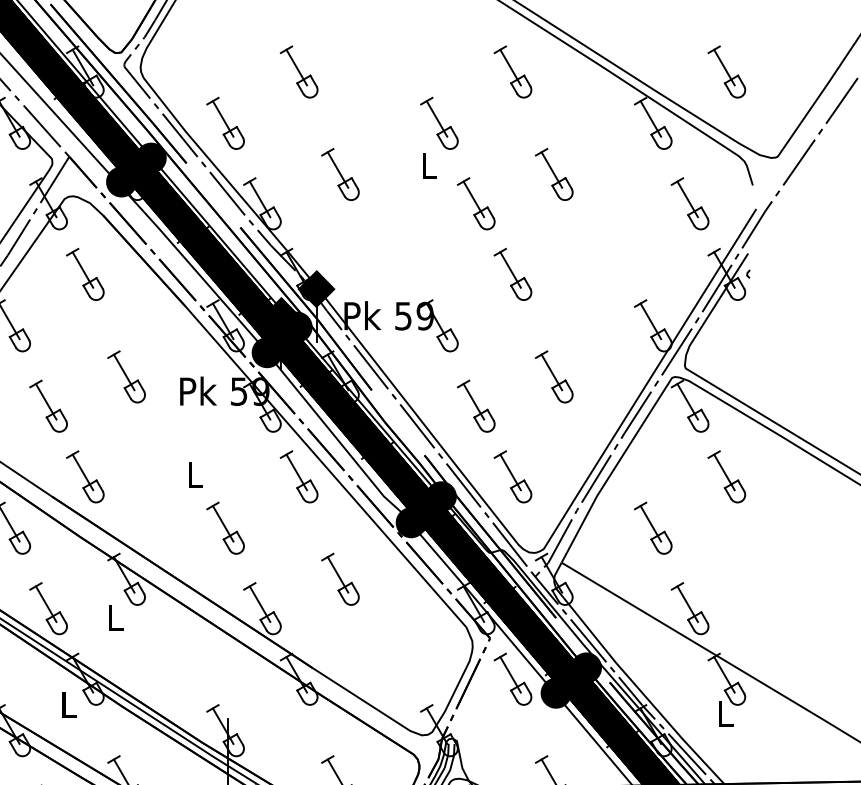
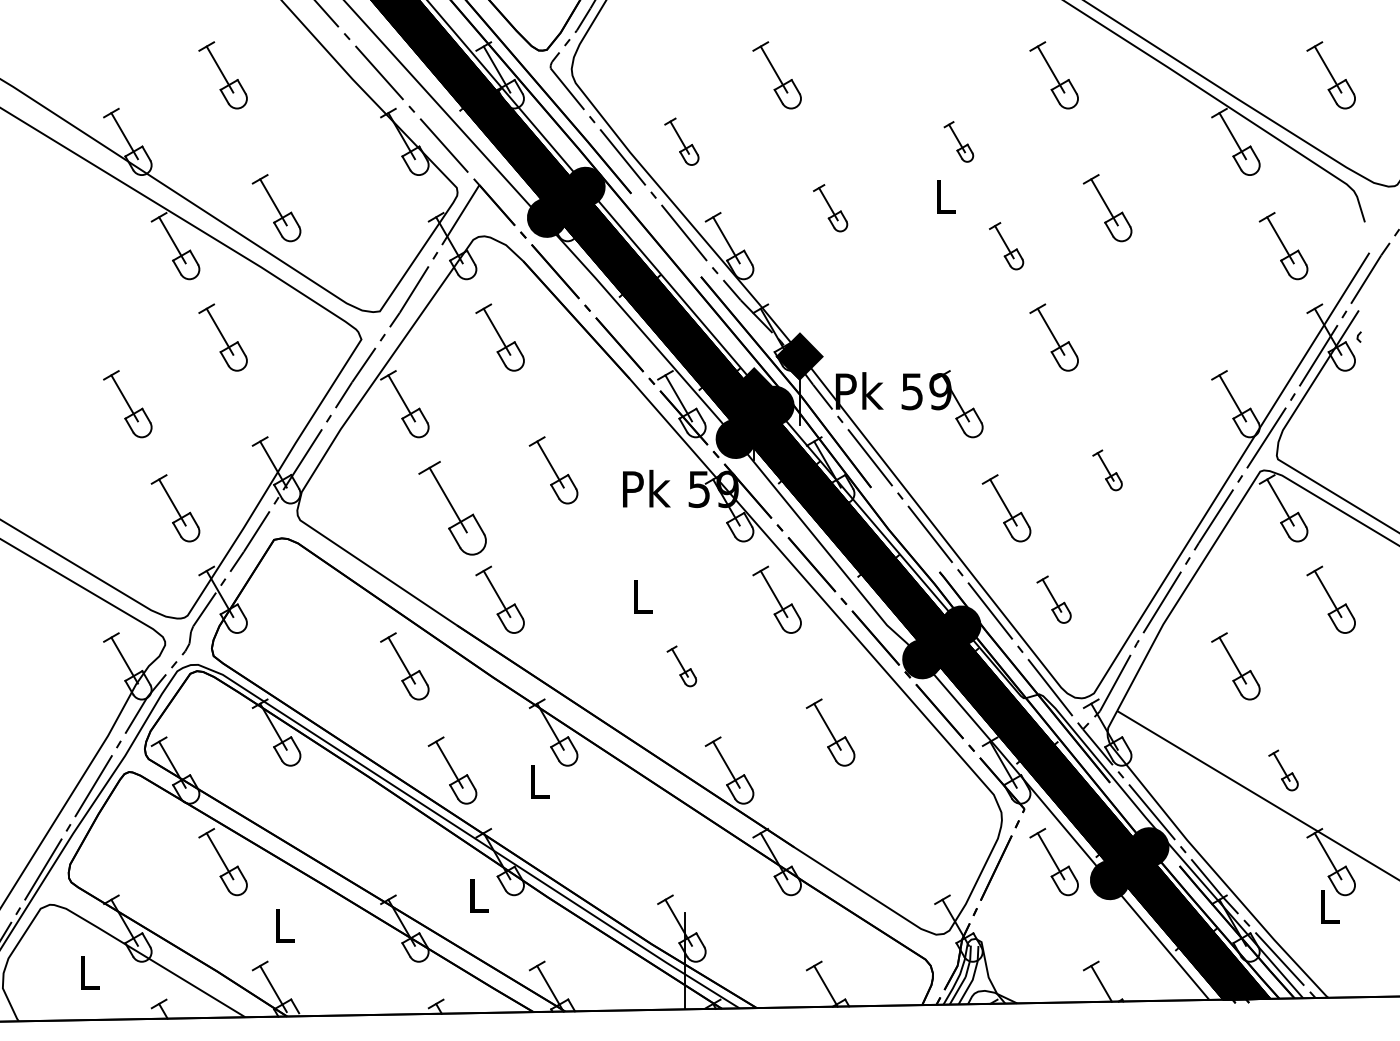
part: (225, 123) -> (681, 141), size x0.7
part: (439, 123) -> (958, 141), size x0.6
part: (340, 174) -> (830, 208), size x0.7
part: (476, 204) -> (1006, 246), size x0.7
part: (554, 377) -> (1107, 470), size x0.6
part: (48, 406) -> (452, 508), size x1.4
part: (512, 476) -> (1053, 599), size x0.7
part: (225, 528) -> (681, 666), size x0.6
part: (690, 608) -> (1283, 770), size x0.6

